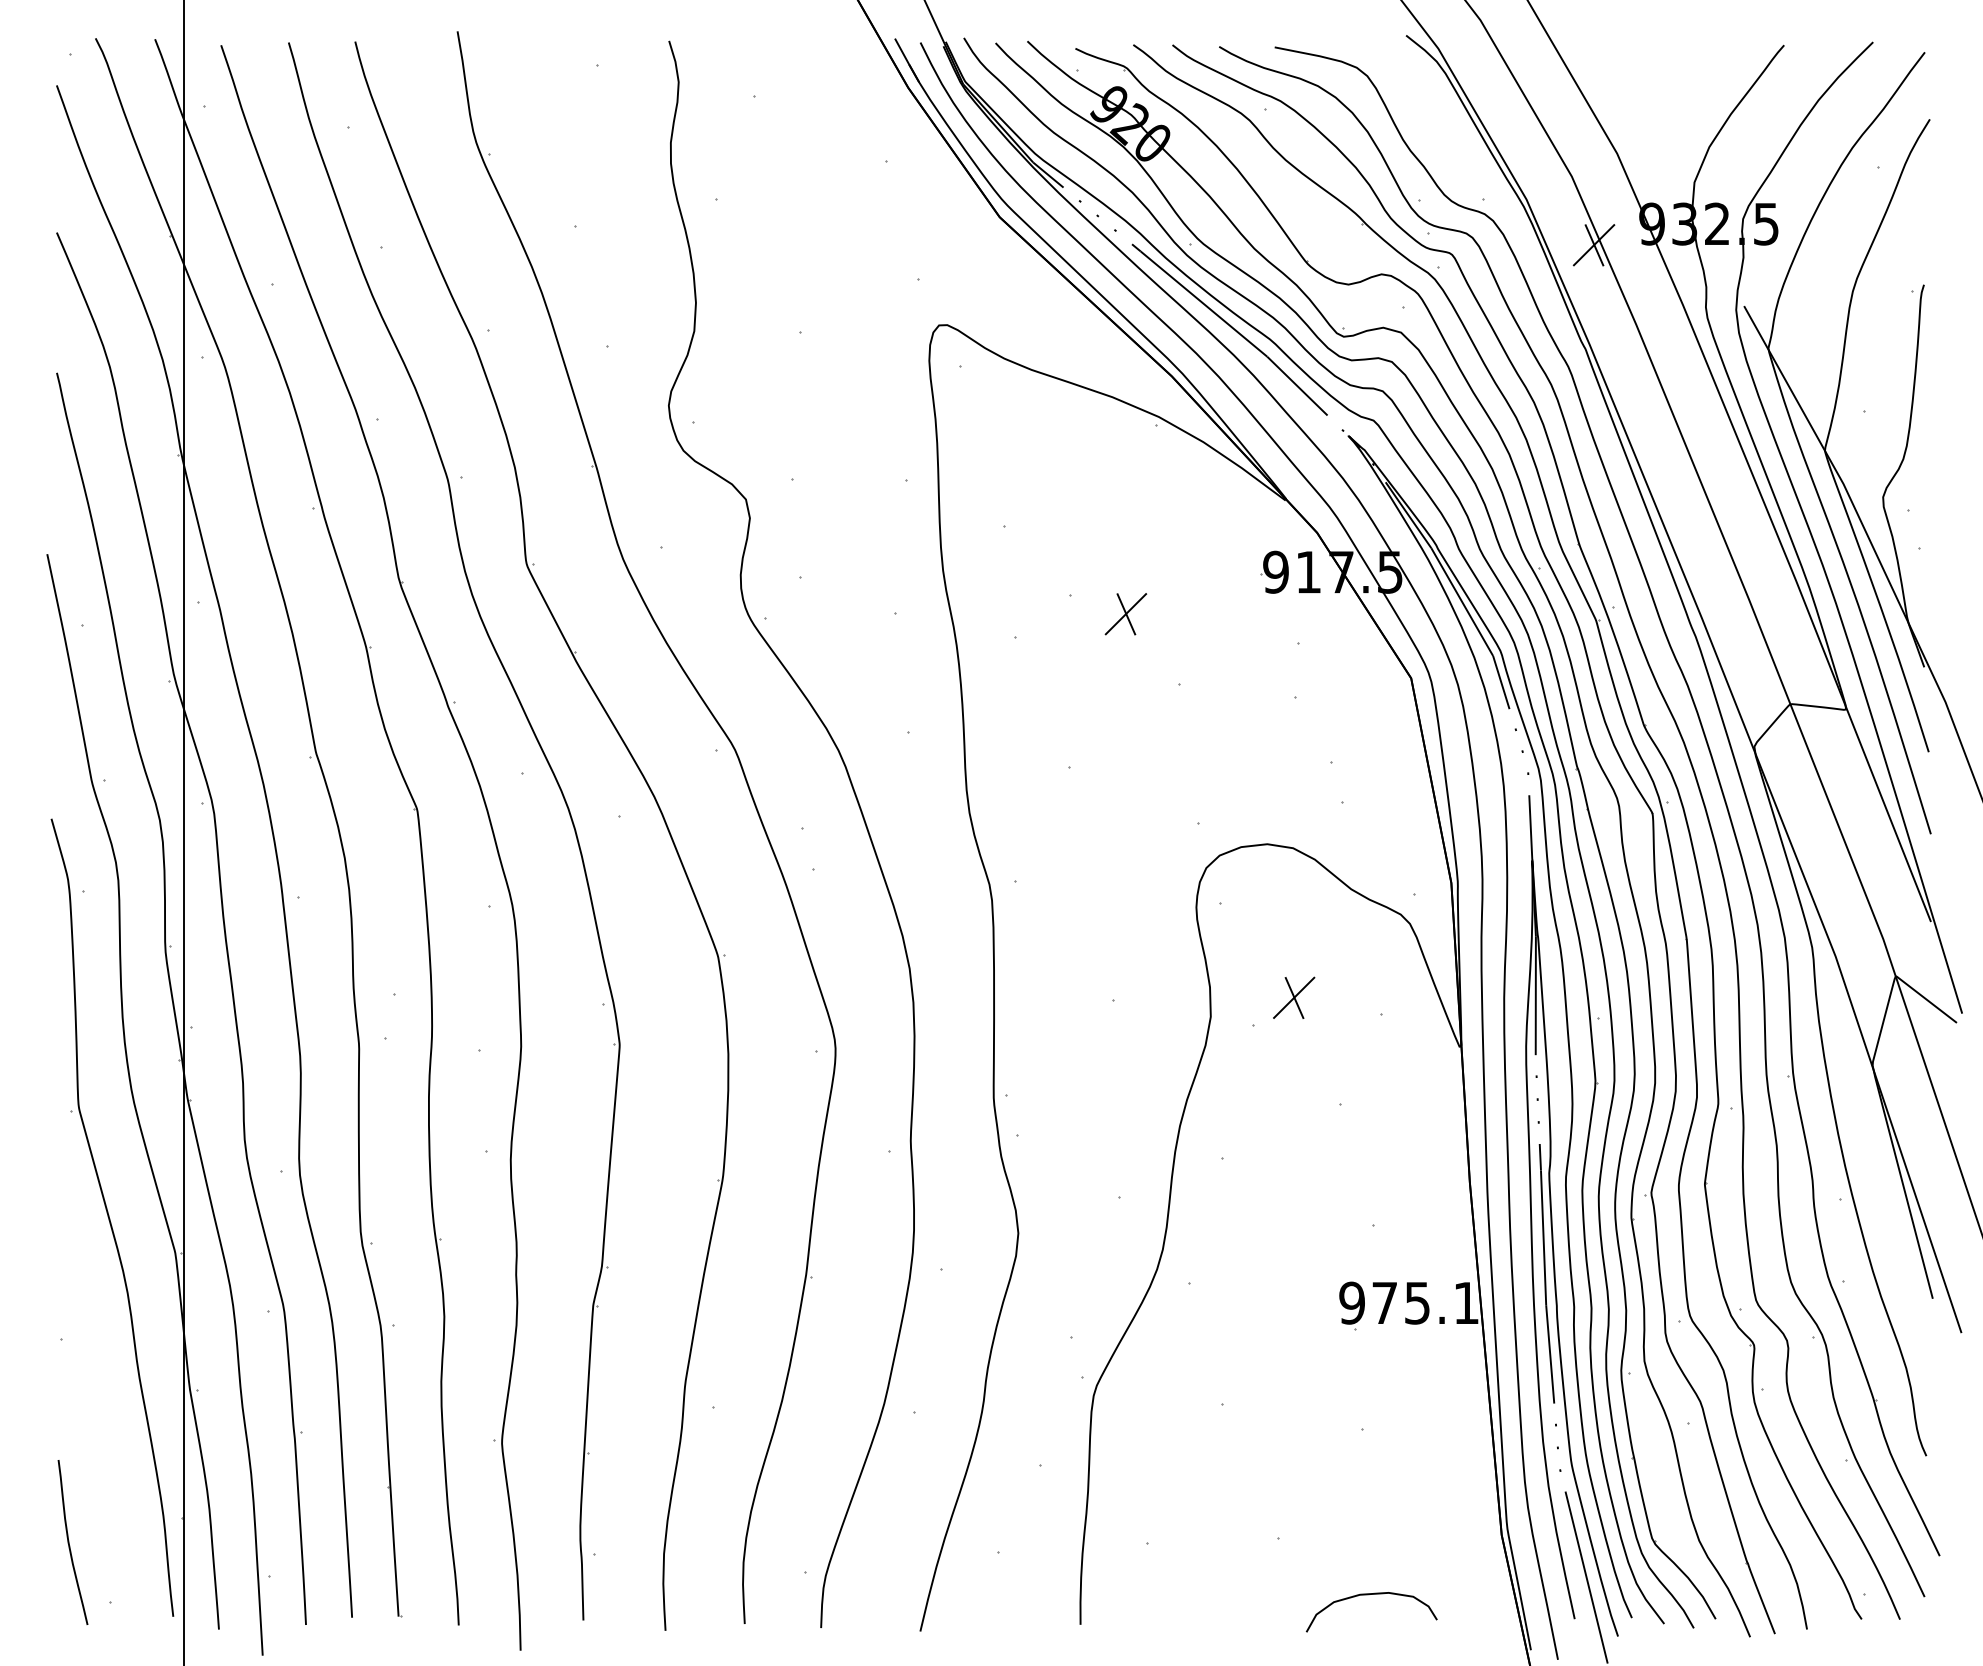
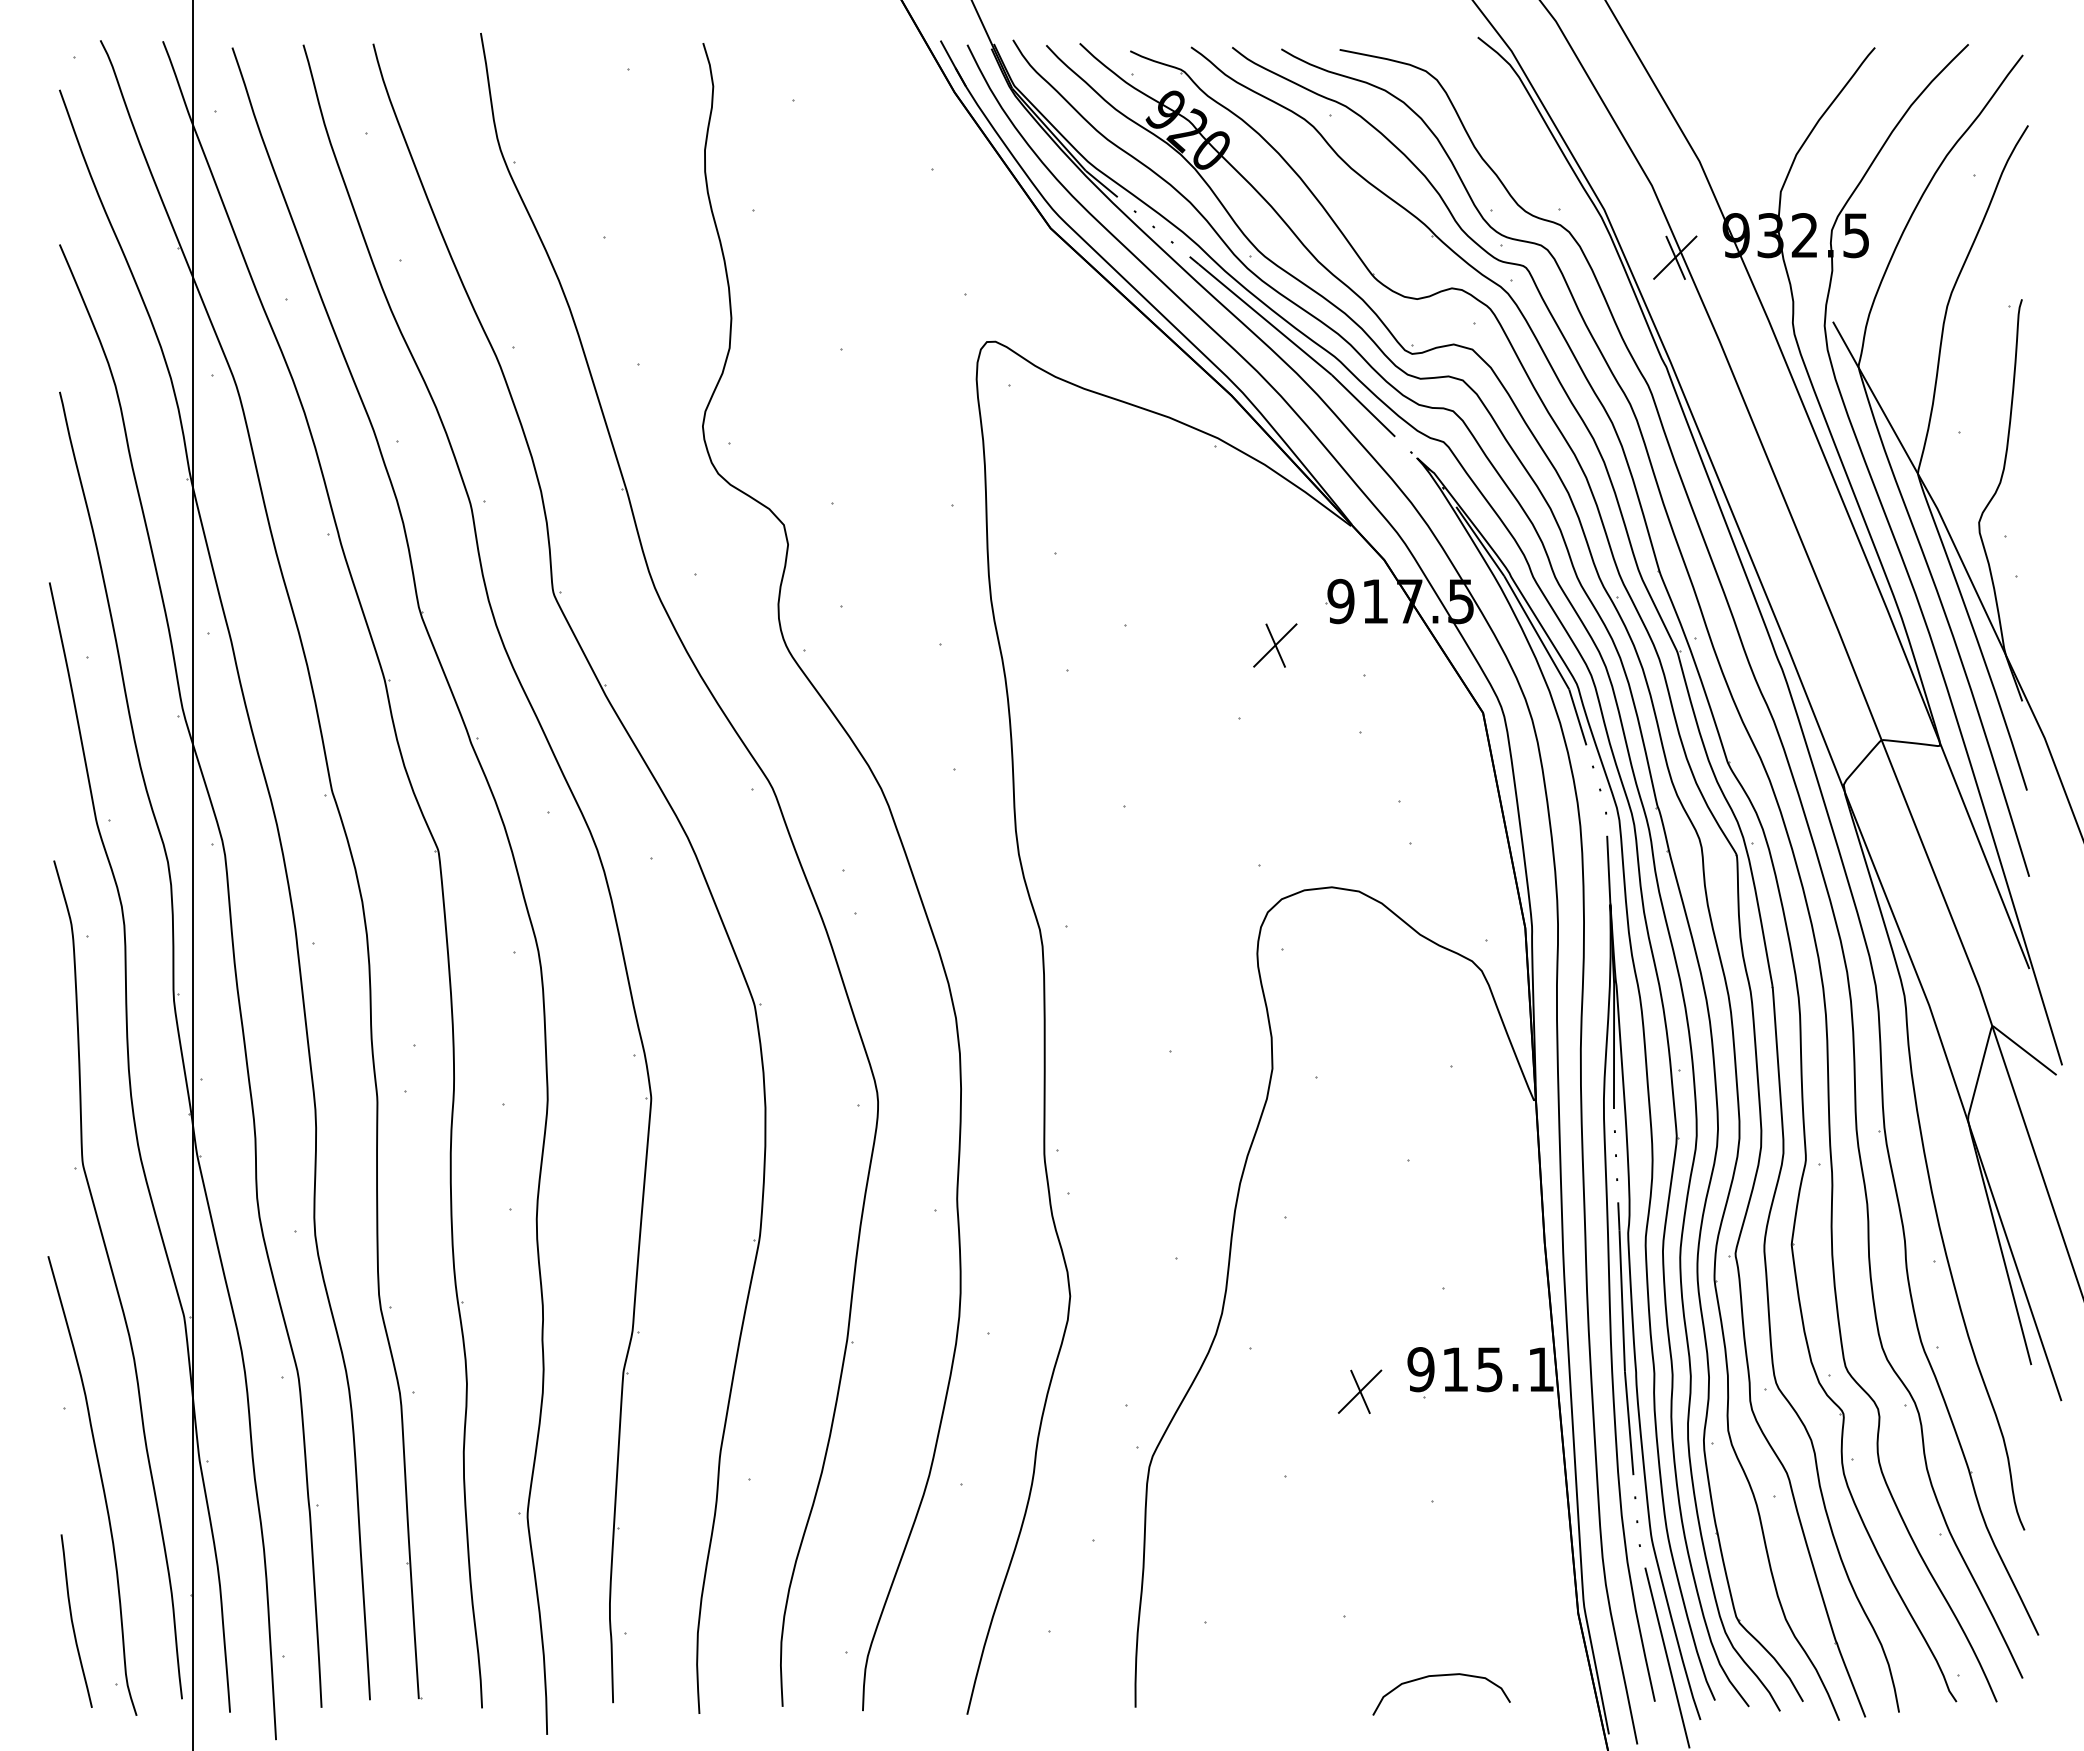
part: (1126, 614) -> (1275, 645), moved
part: (1293, 997) -> (1359, 1391), moved
text: (1384, 1303) -> (1455, 1369), 975.1 -> 915.1
curve: (96, 1412) -> (101, 1484), added

